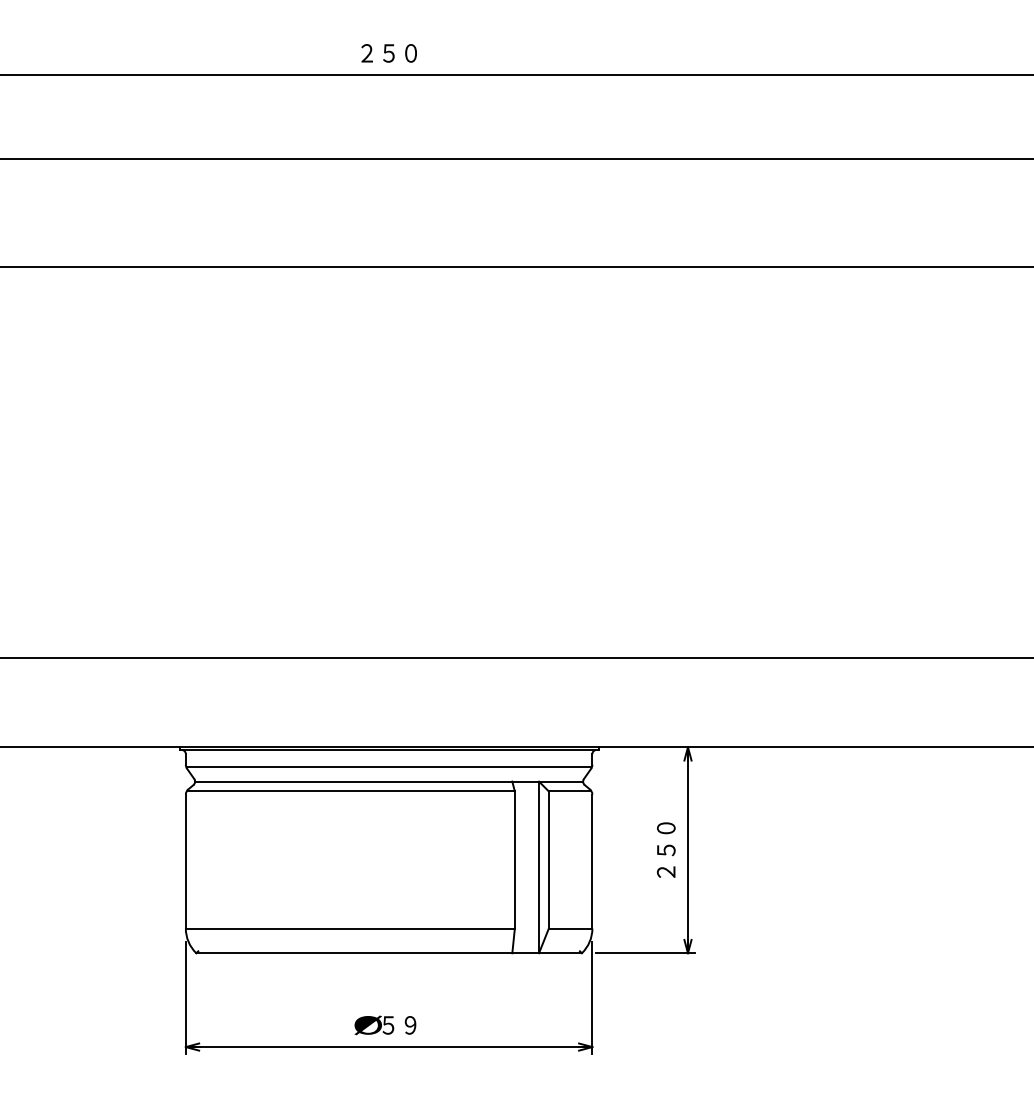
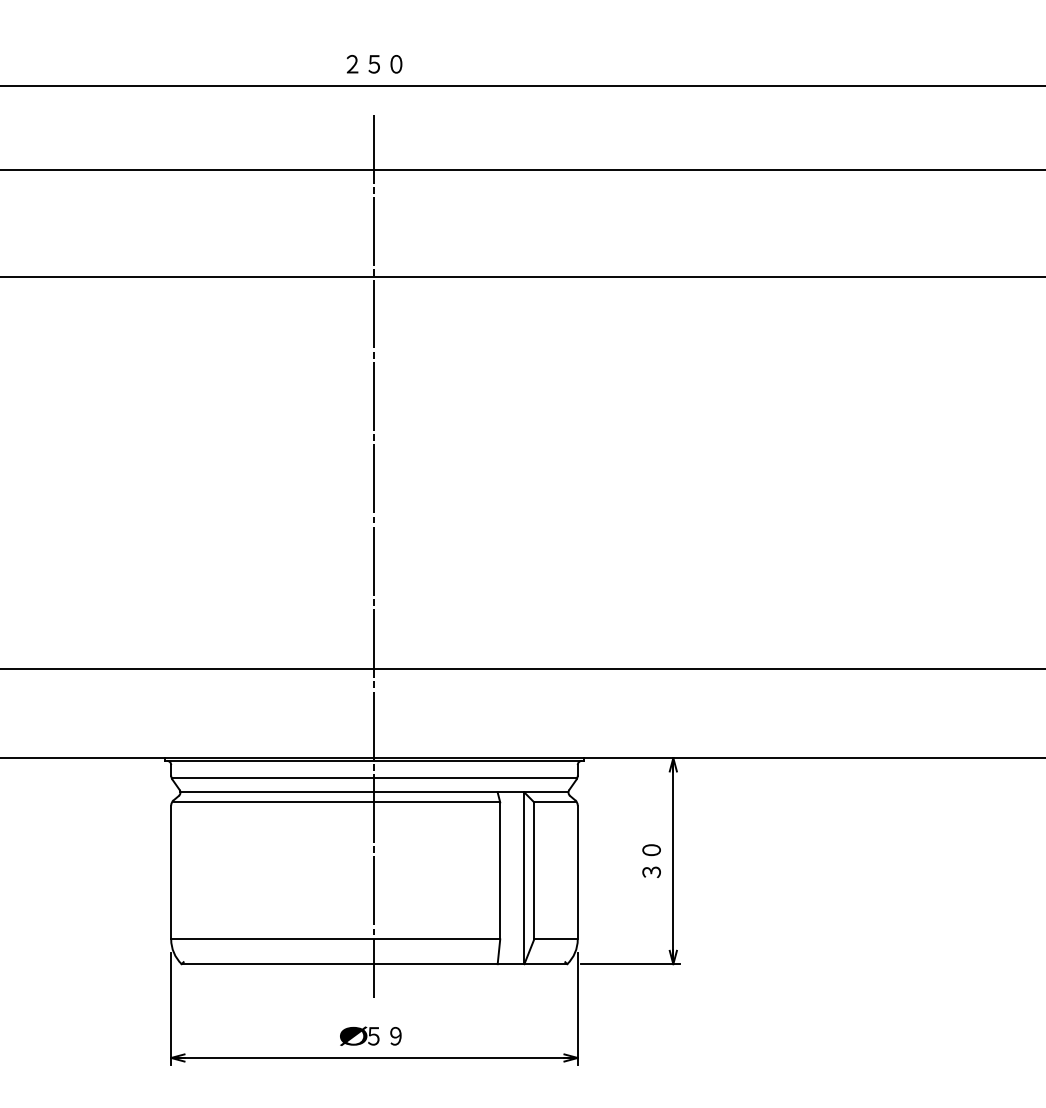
line: (389, 544) -> (374, 555), added
text: (666, 849) -> (651, 860), ２５０ -> ３０

